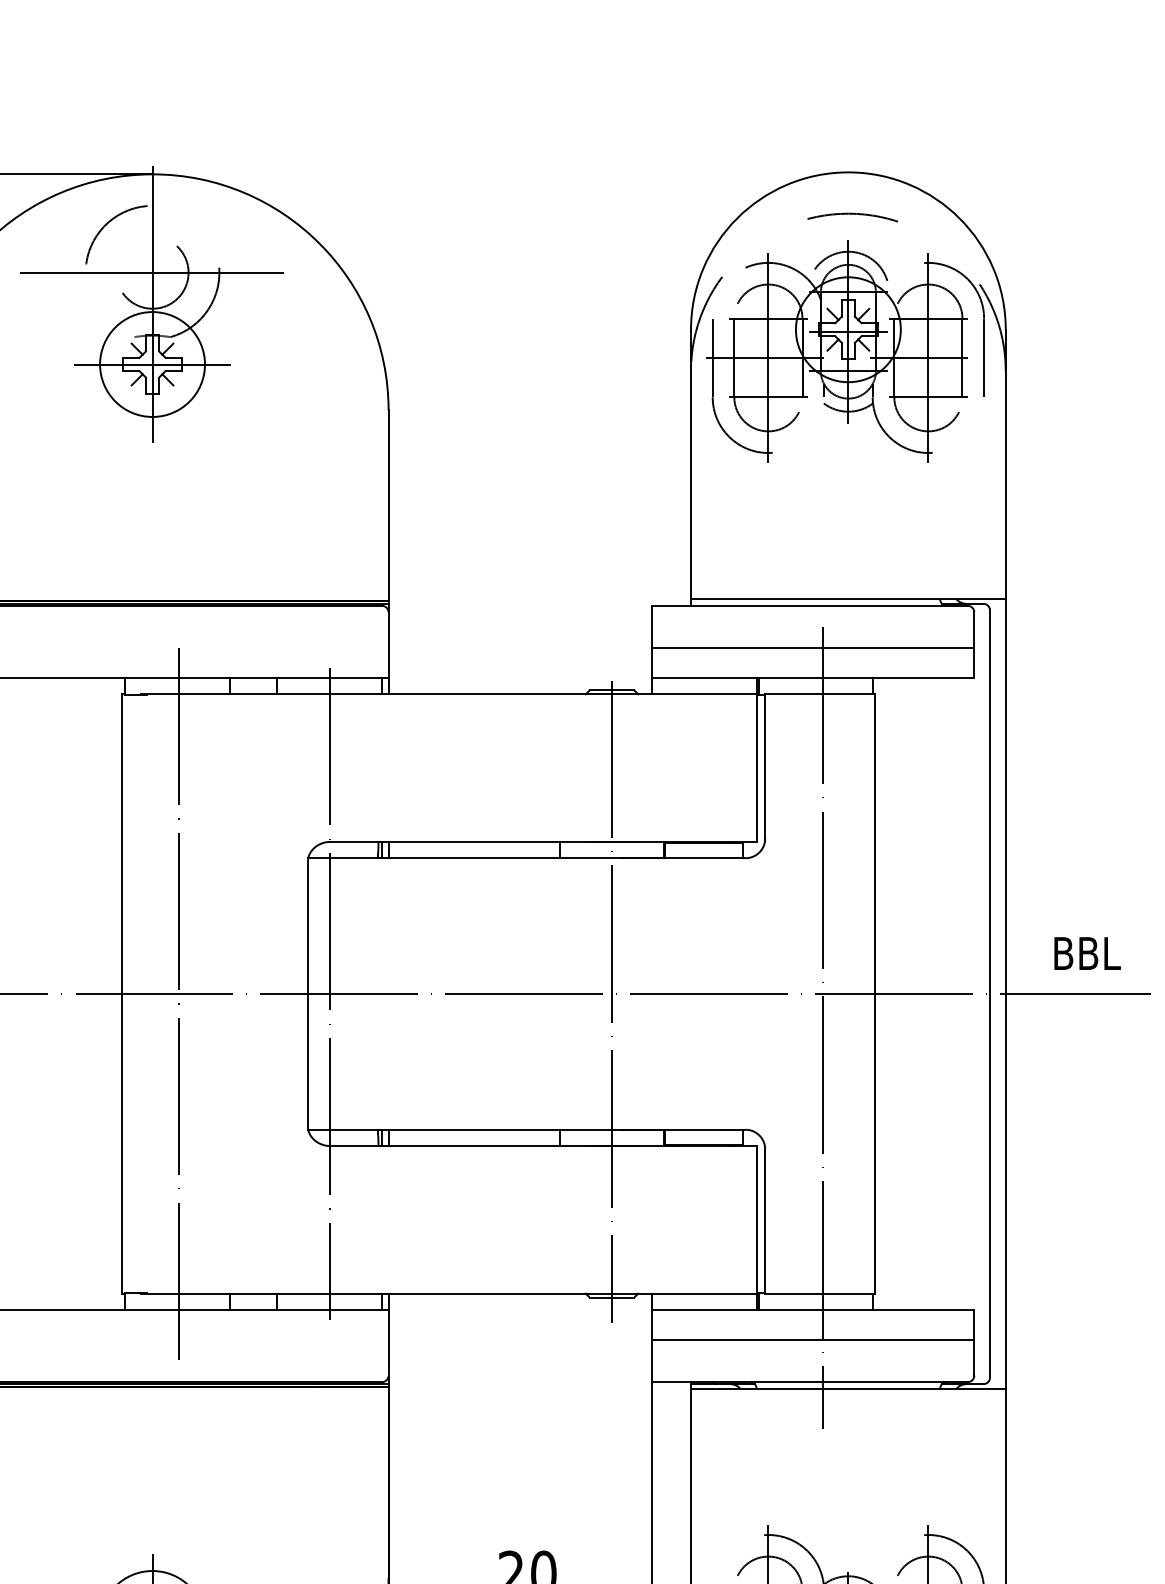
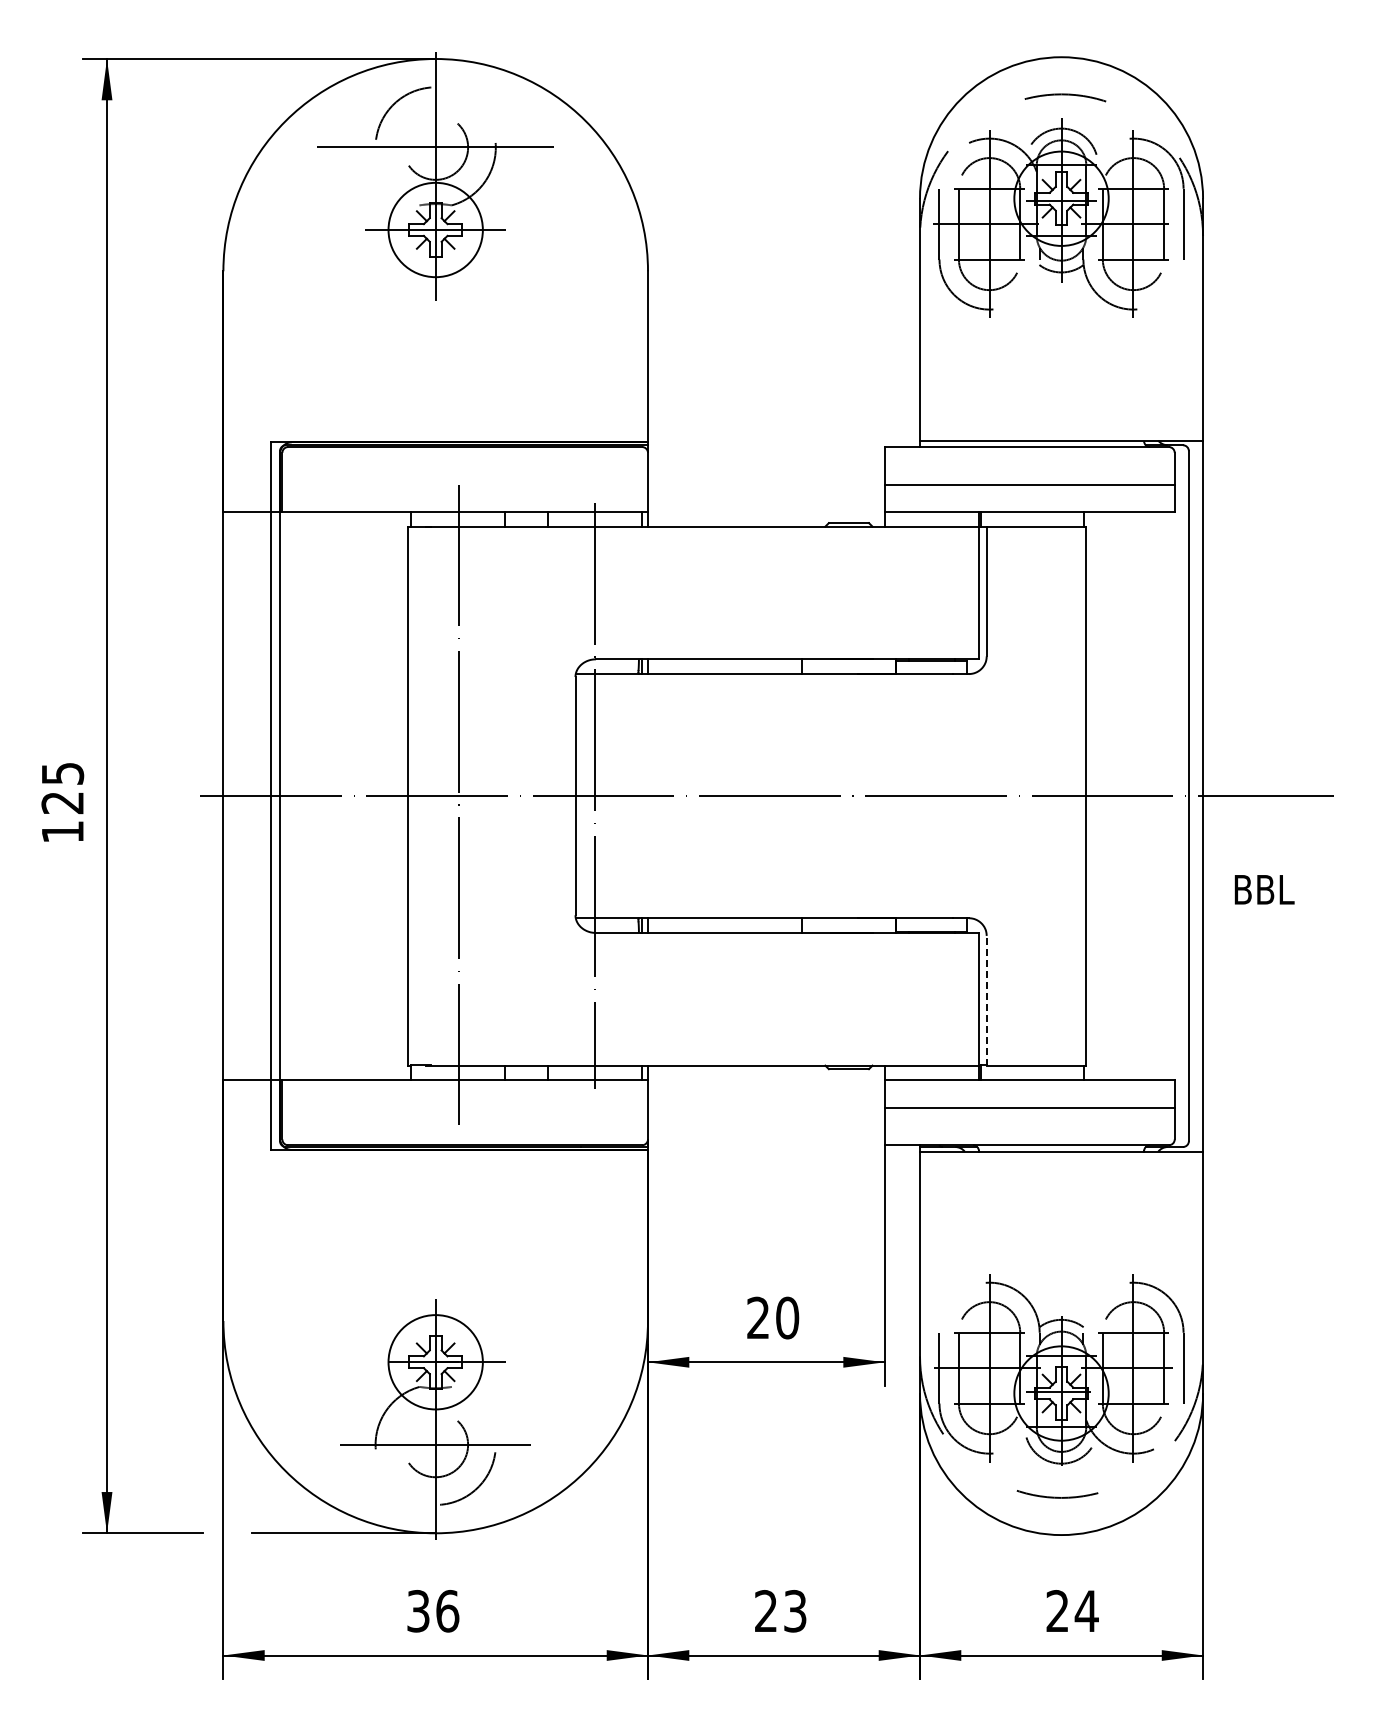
text: (1087, 953) -> (1264, 889), moved
line: (611, 1002) -> (848, 803), removed
line: (822, 1027) -> (1038, 826), removed
line: (764, 1221) -> (986, 1000), solid -> dashed

